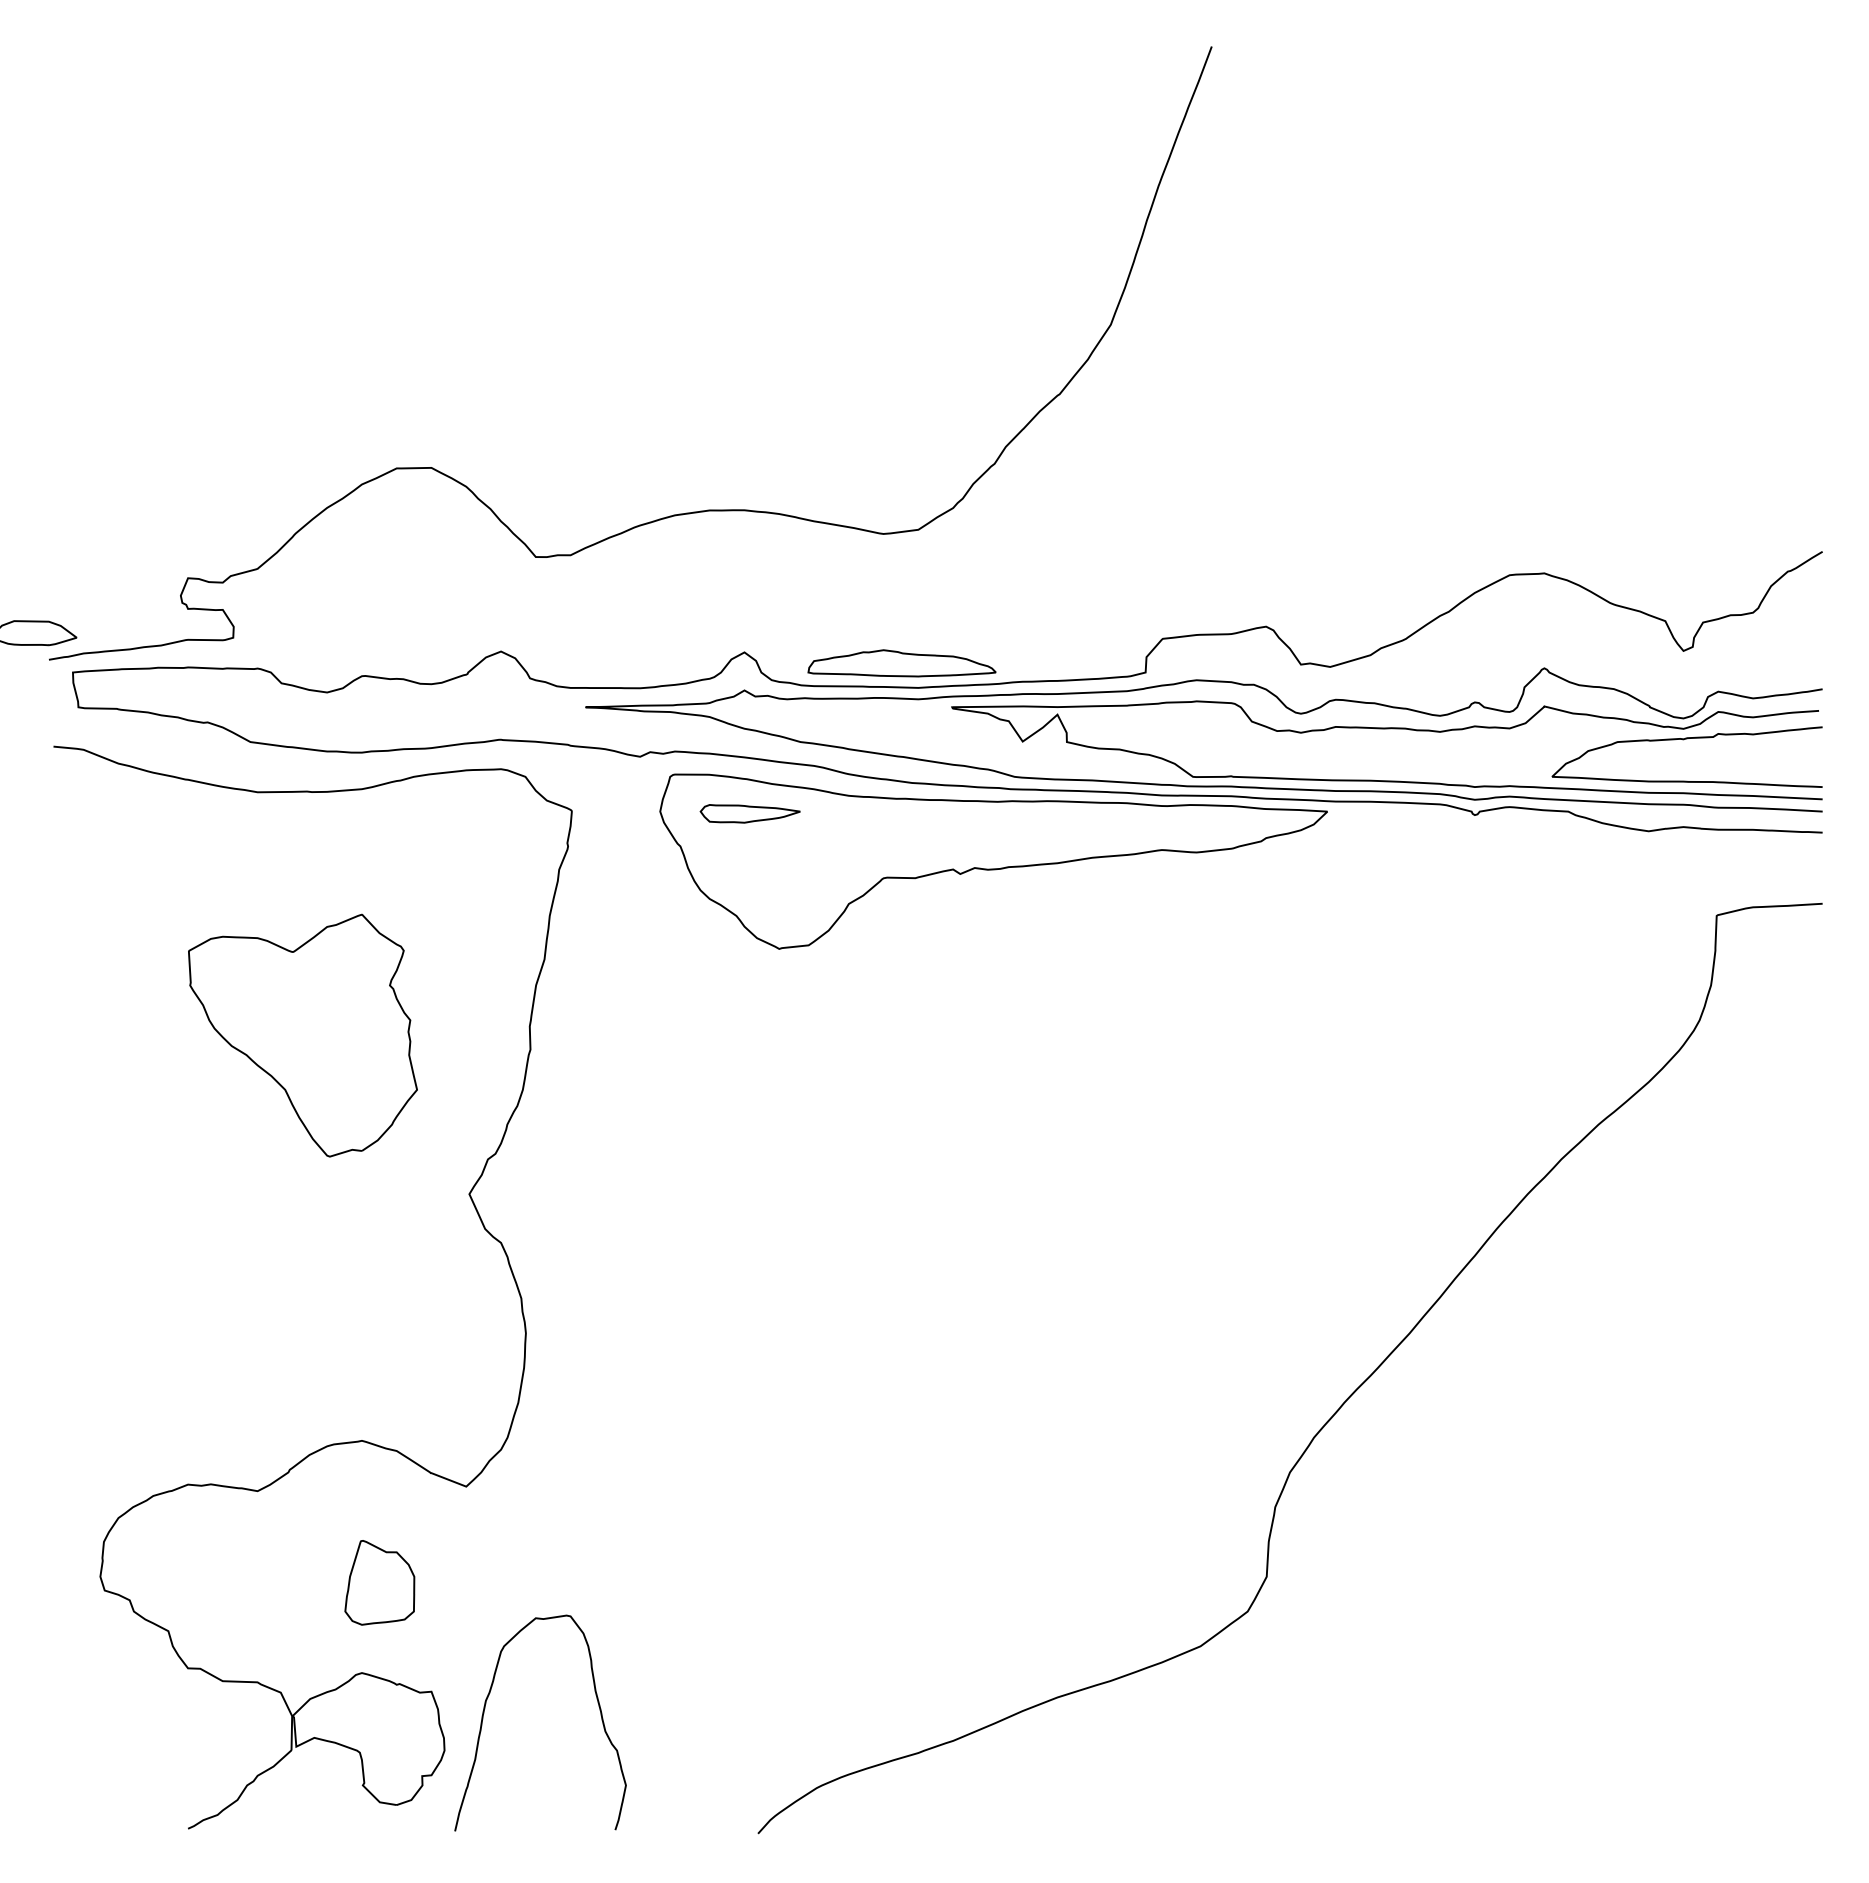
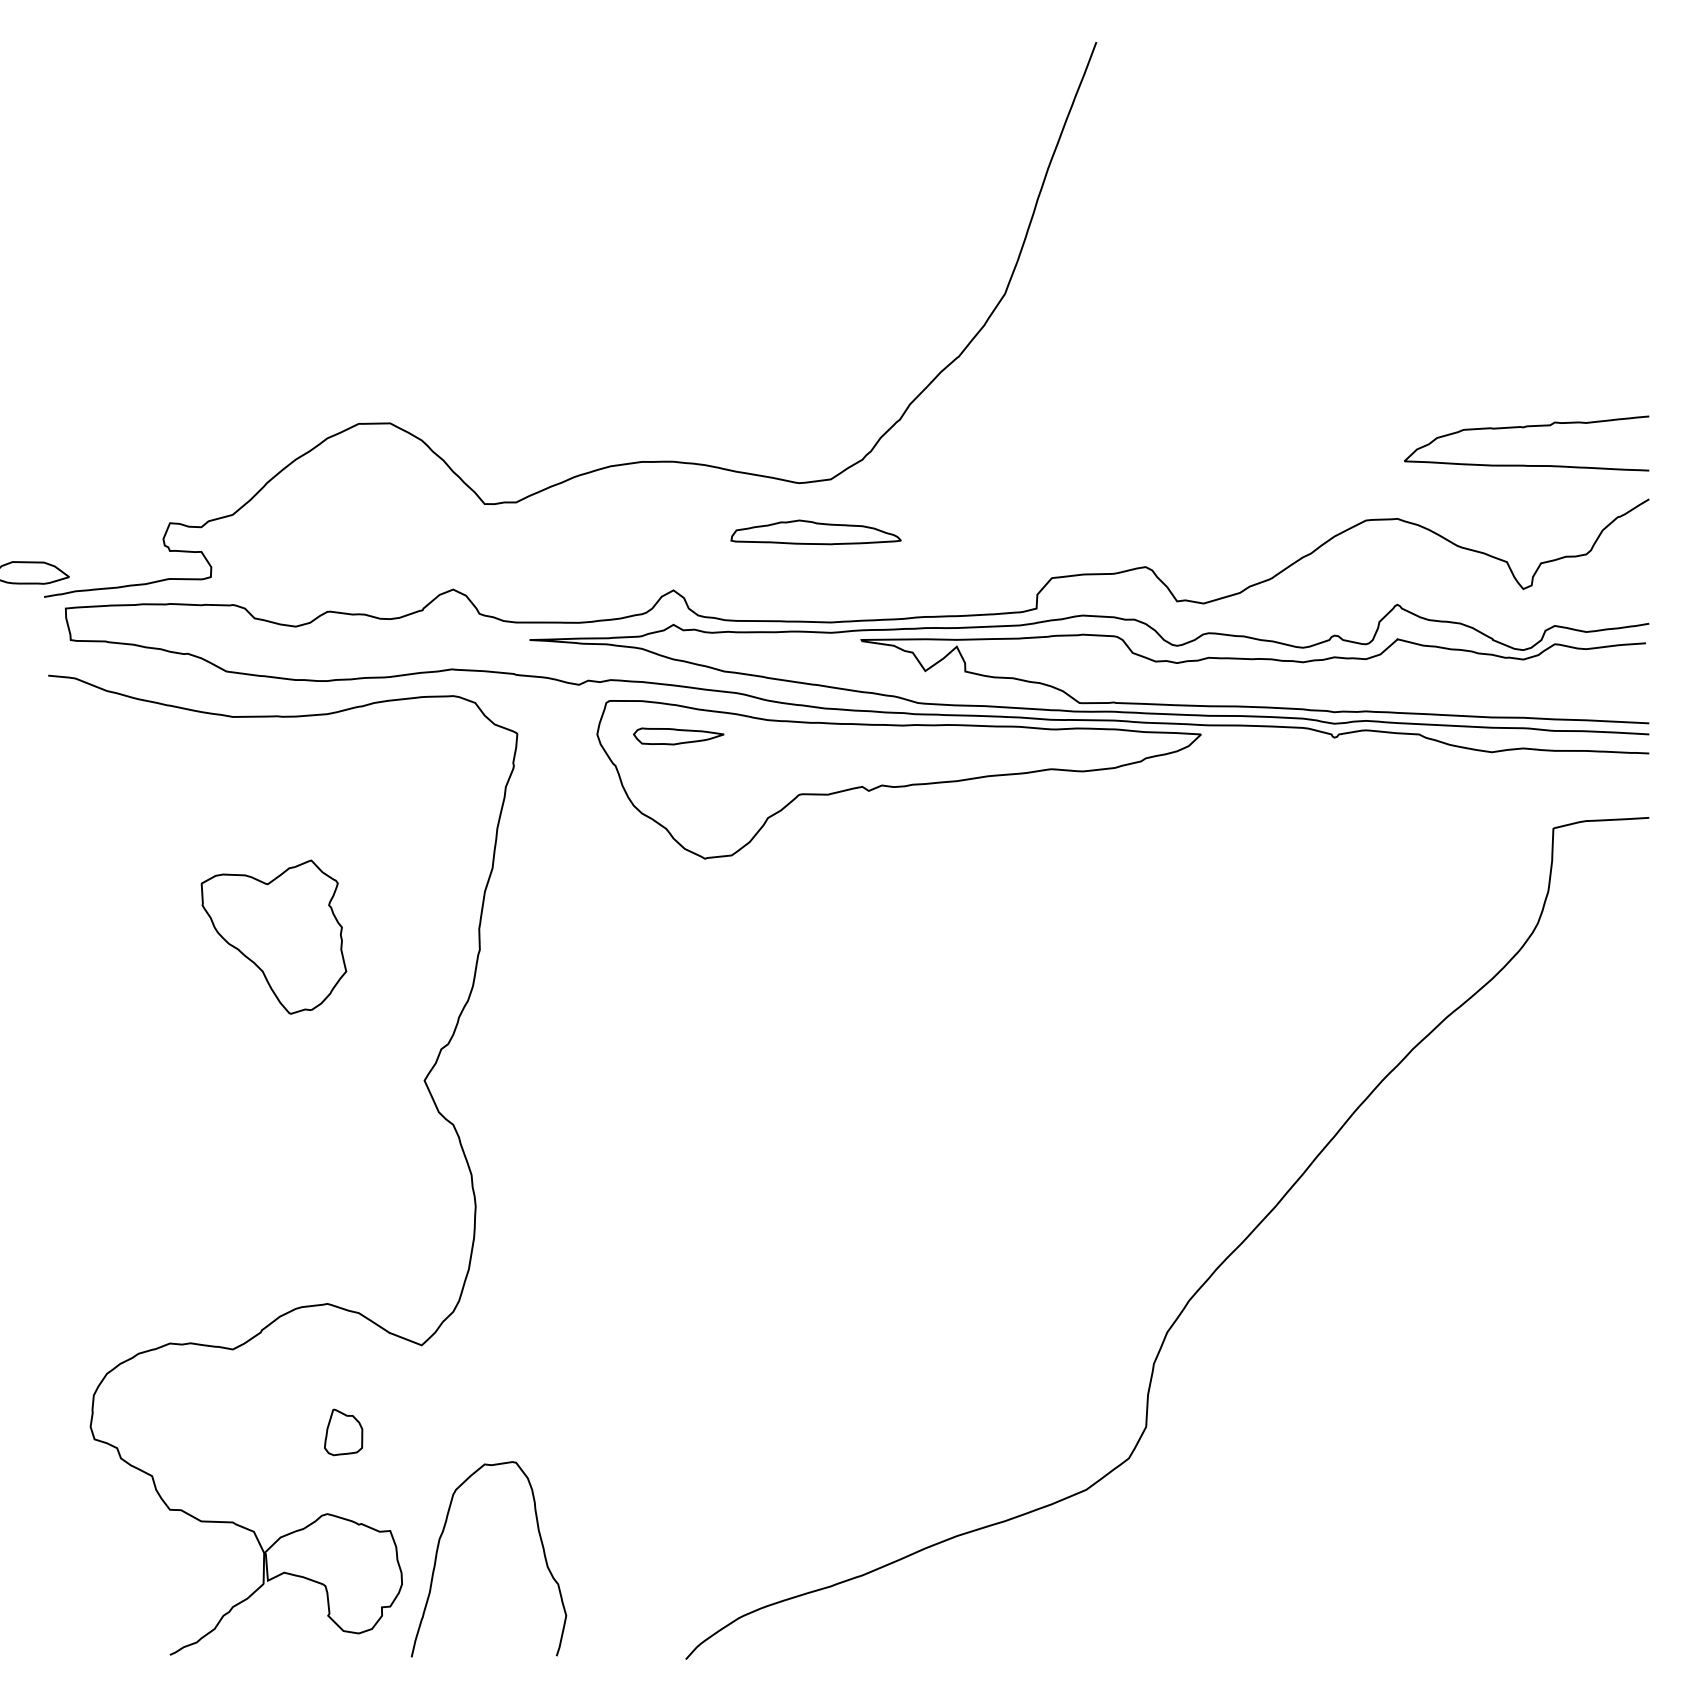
part: (901, 663) -> (815, 532), moved
curve: (1683, 740) -> (1523, 428), moved
part: (302, 1035) -> (273, 937), size x0.7
part: (379, 1582) -> (343, 1432), size x0.6

